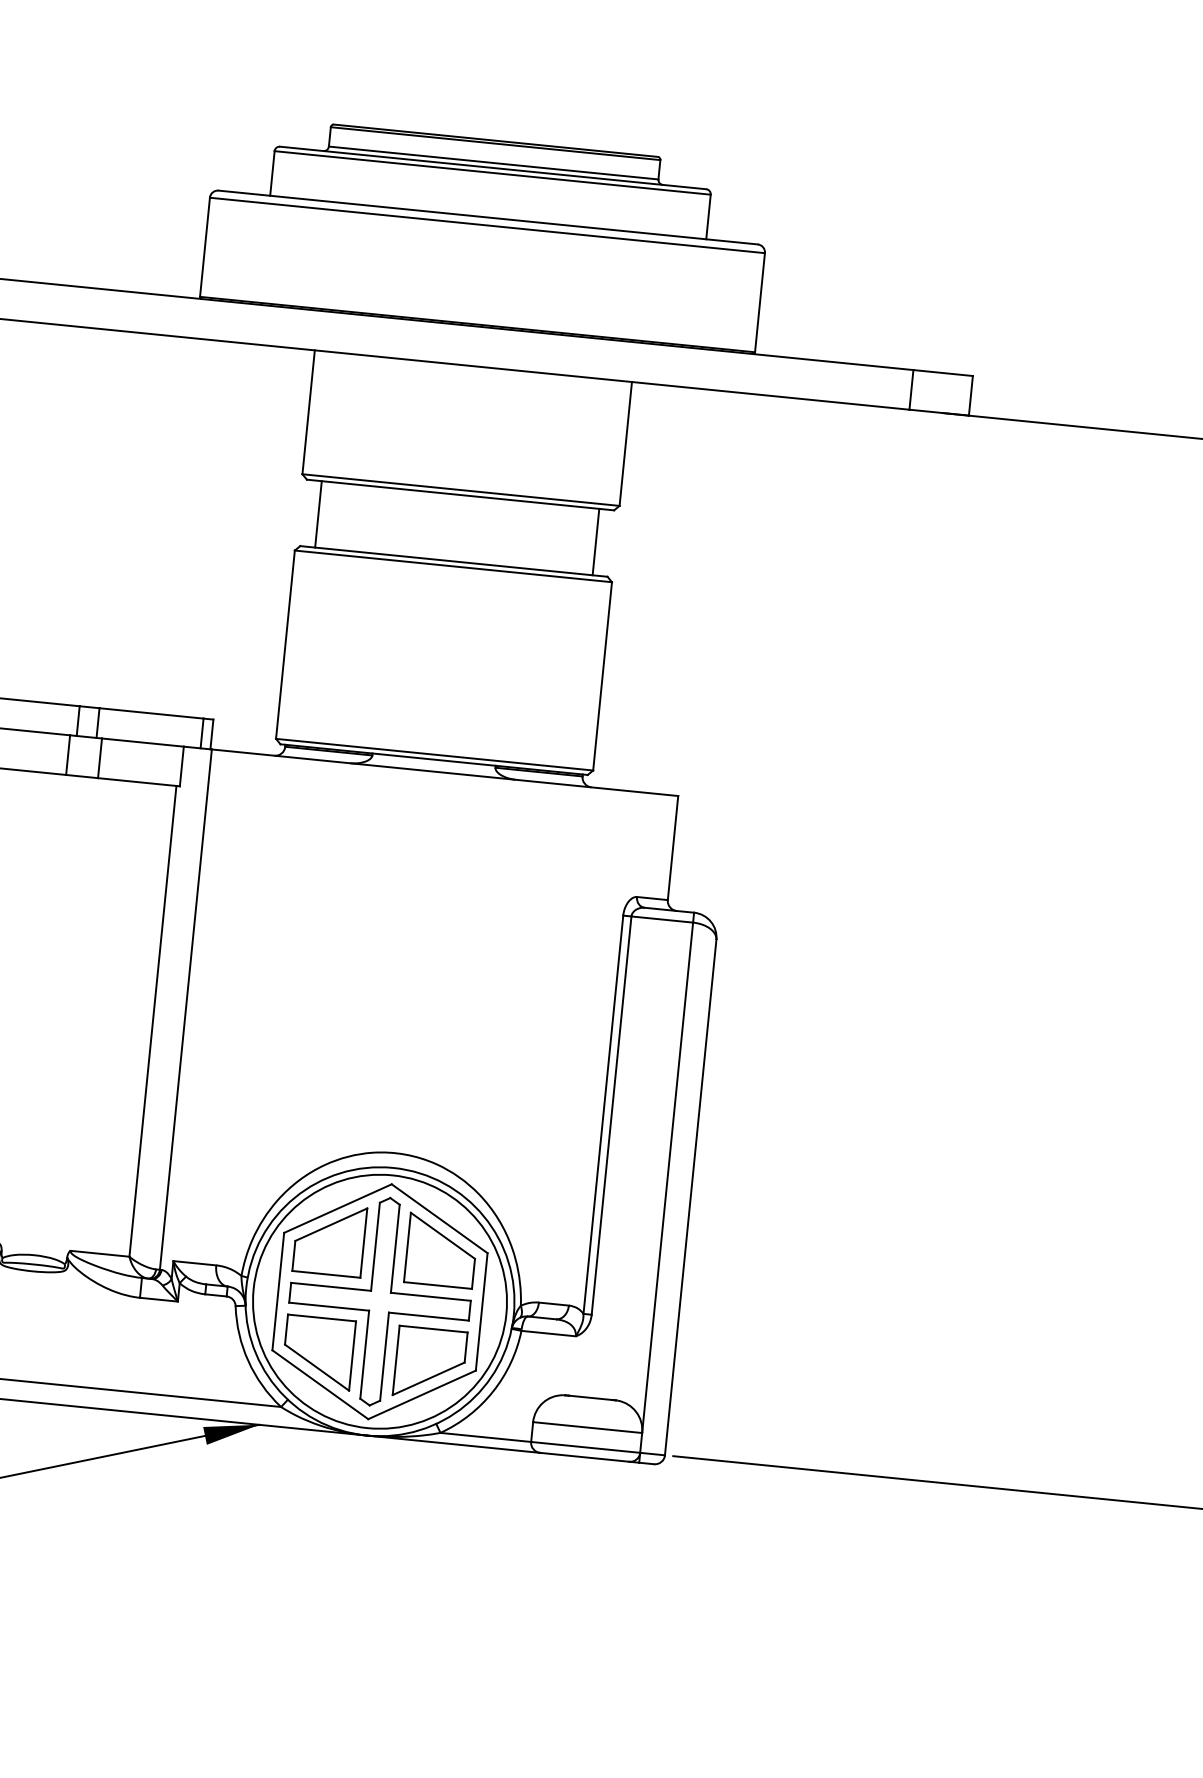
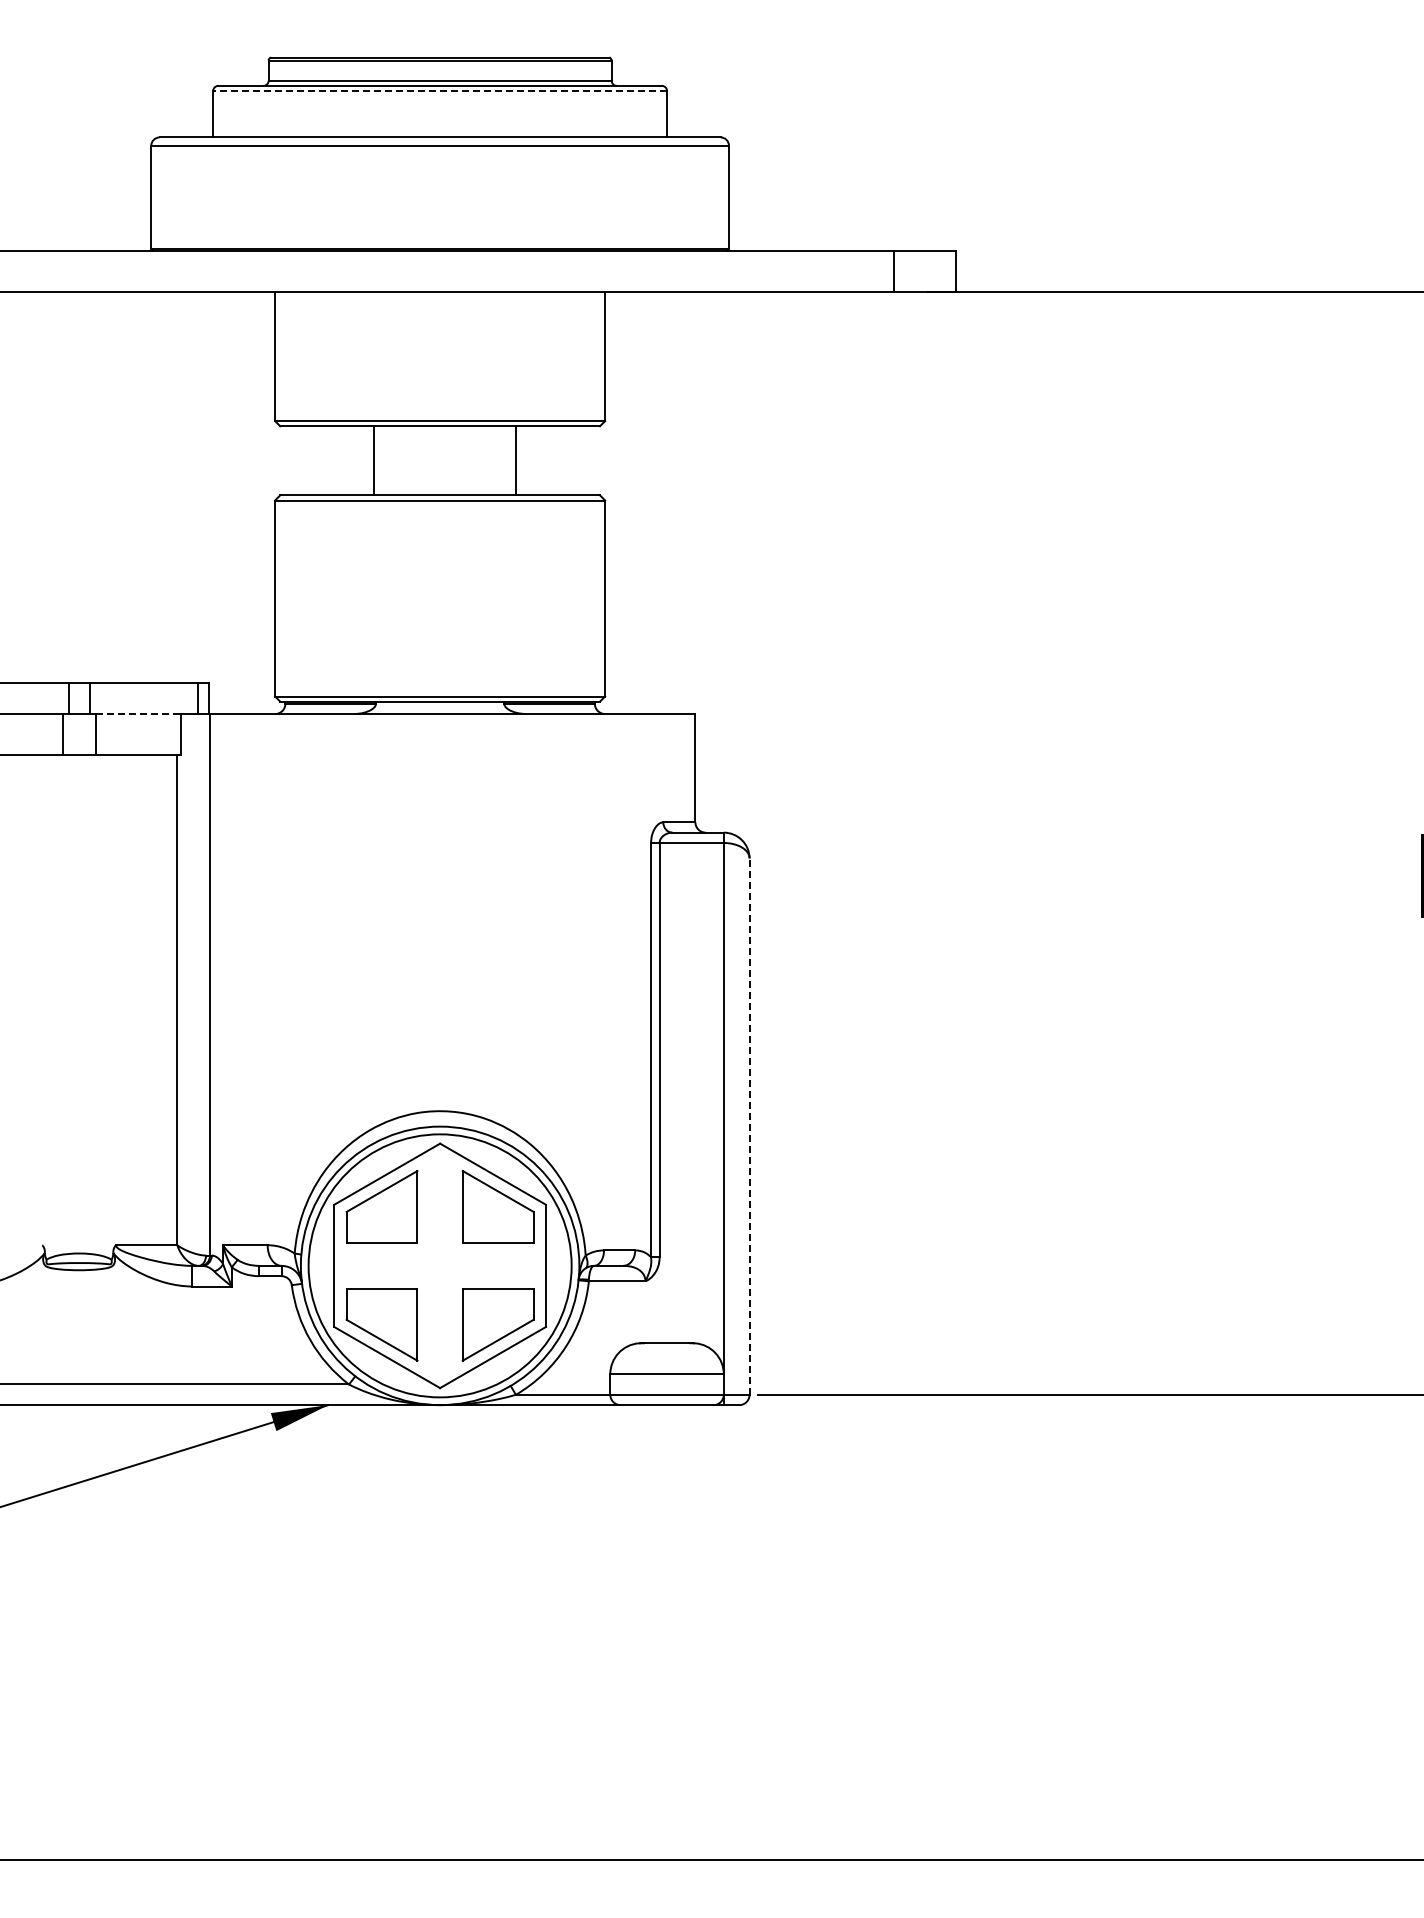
line: (492, 173) -> (440, 91), solid -> dashed
line: (318, 514) -> (373, 460), moved
line: (595, 541) -> (515, 460), moved
line: (143, 743) -> (138, 714), solid -> dashed
line: (690, 1197) -> (749, 1126), solid -> dashed
part: (380, 1301) -> (440, 1265), removed

